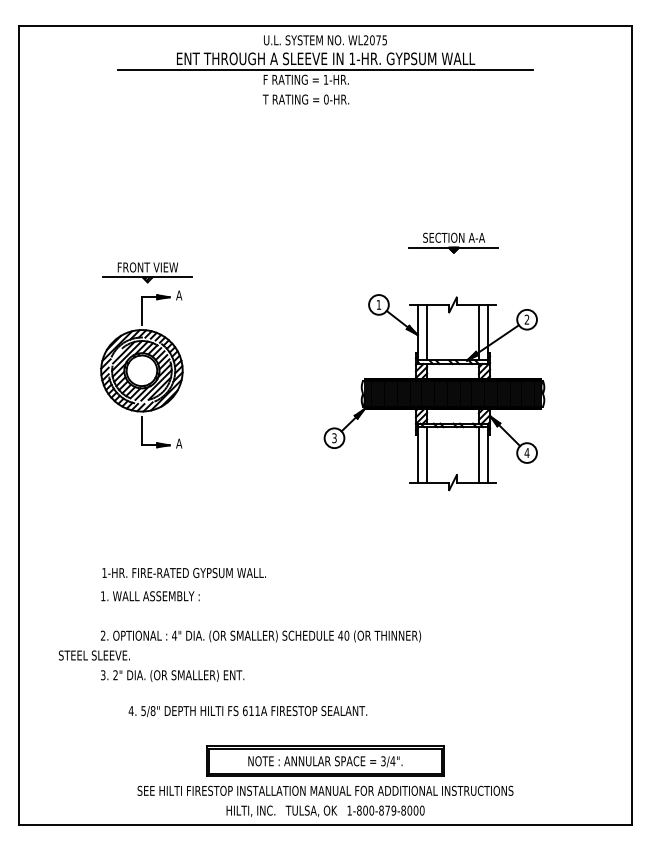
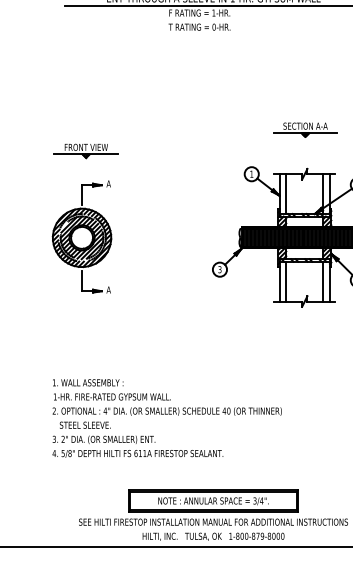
part: (141, 369) -> (81, 236), moved
text: (183, 572) -> (111, 396), moved
text: (93, 655) -> (84, 425), moved
text: (247, 711) -> (137, 453), moved

